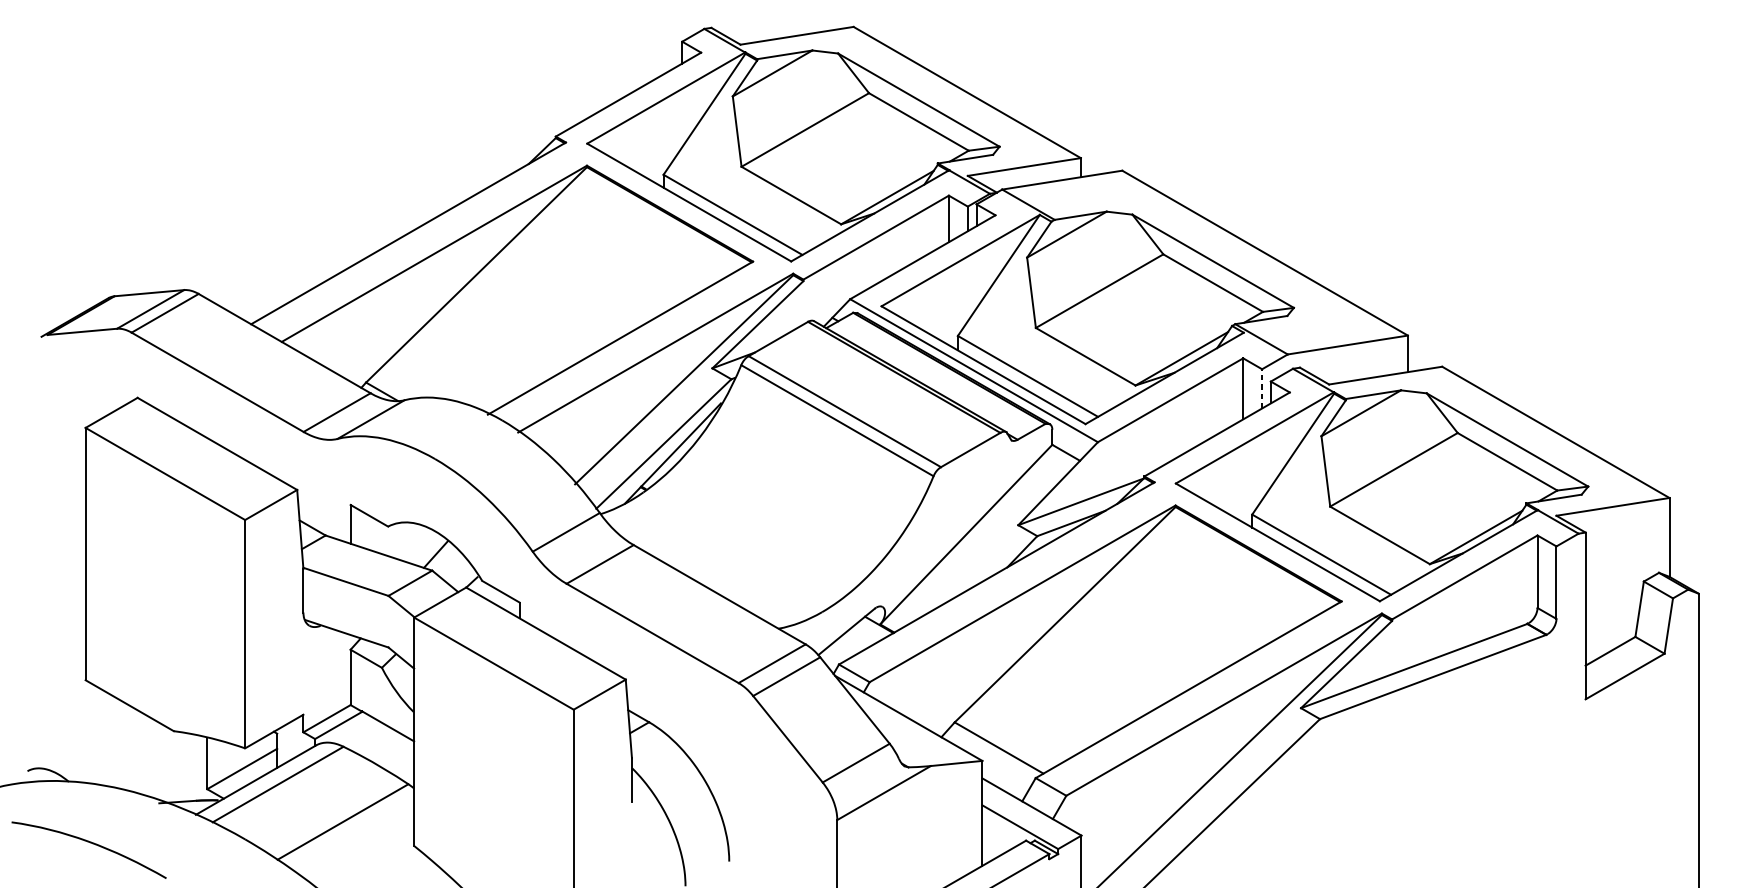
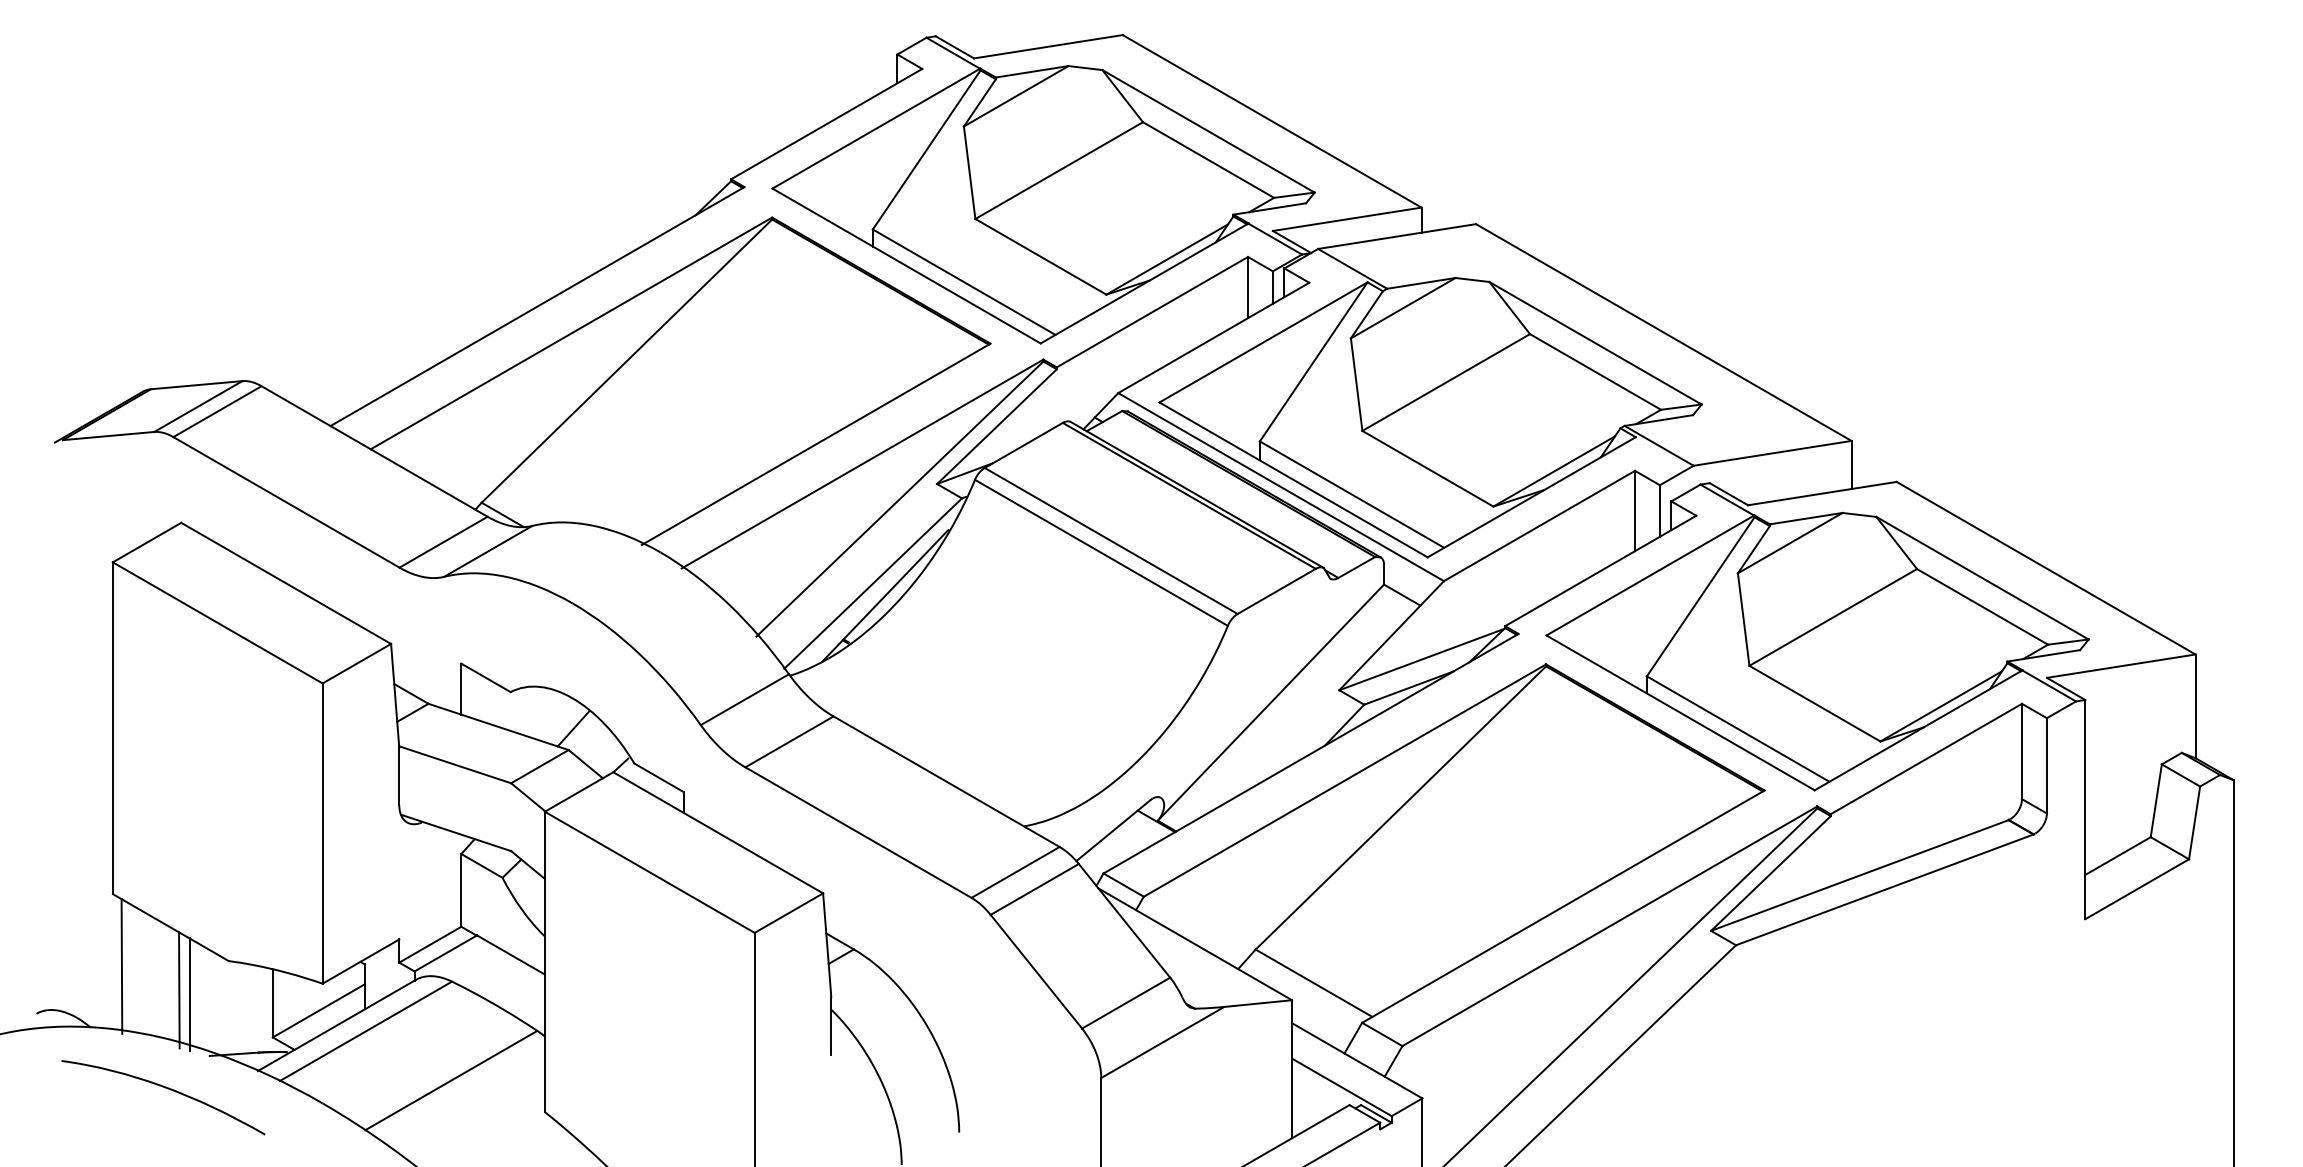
line: (1261, 389) -> (1659, 511), dashed -> solid
line: (92, 735) -> (121, 966), added
line: (136, 753) -> (179, 990), added
line: (143, 756) -> (189, 994), added
curve: (92, 844) -> (167, 1089), moved

